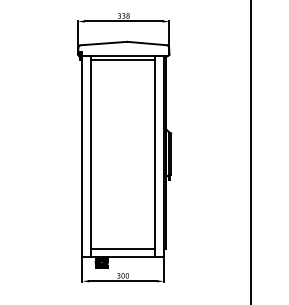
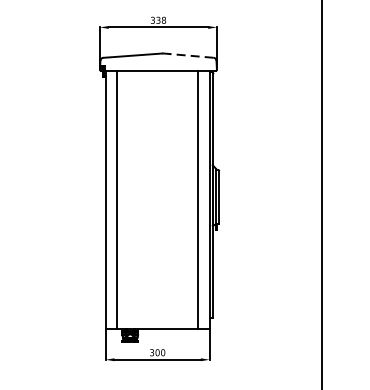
line: (147, 43) -> (188, 55), solid -> dashed
line: (123, 59) -> (158, 76), removed
line: (123, 248) -> (158, 317), removed

